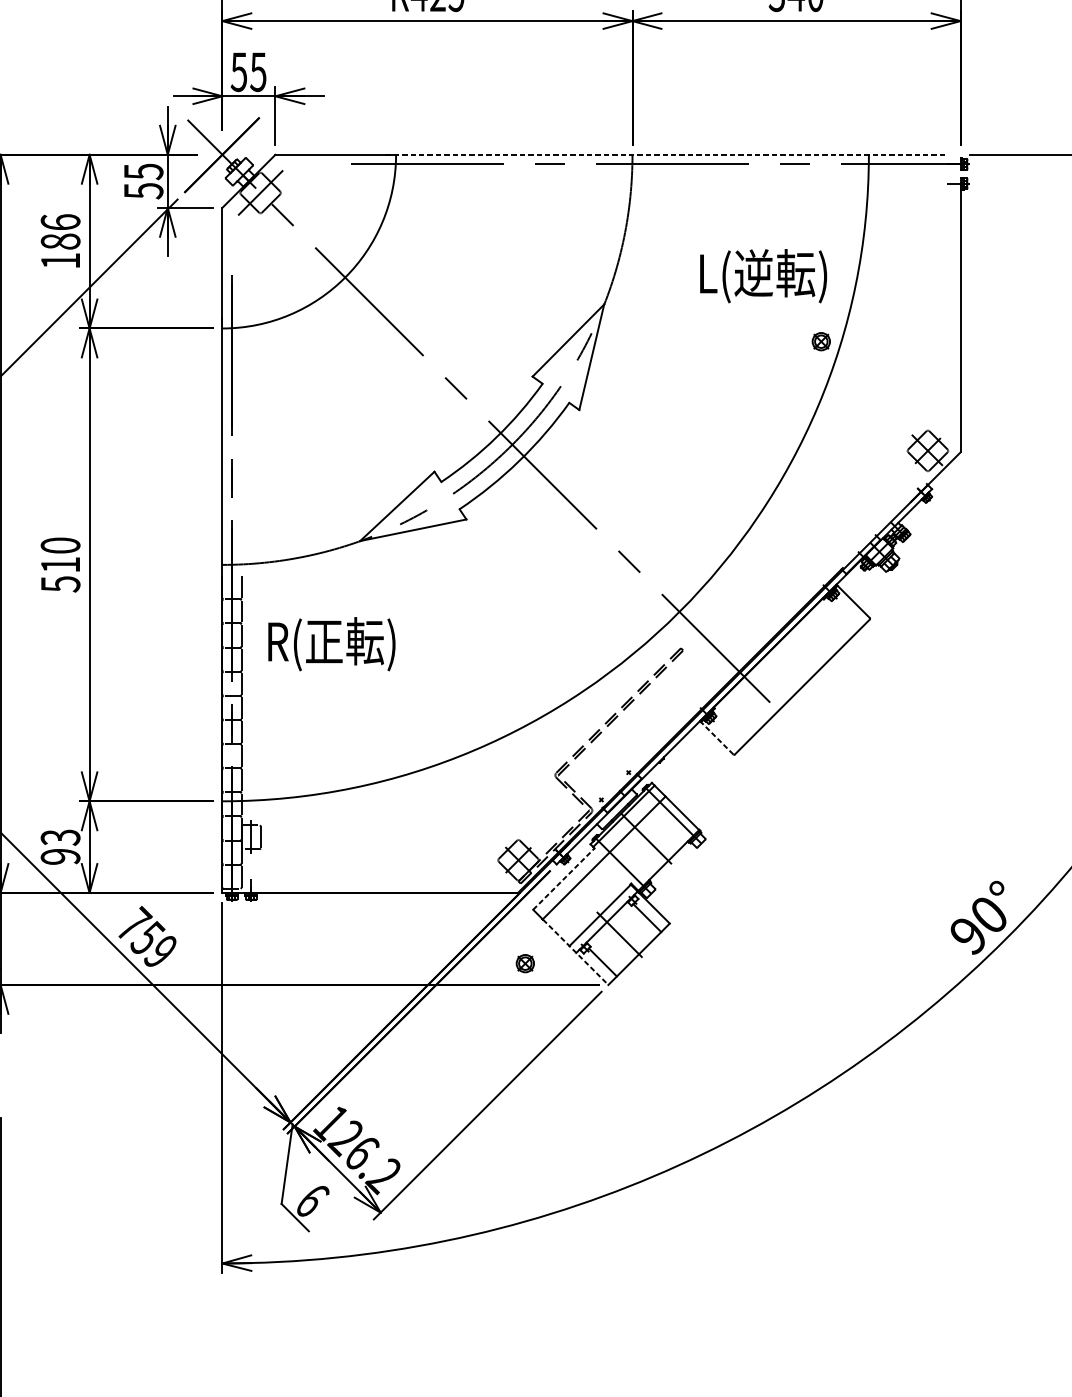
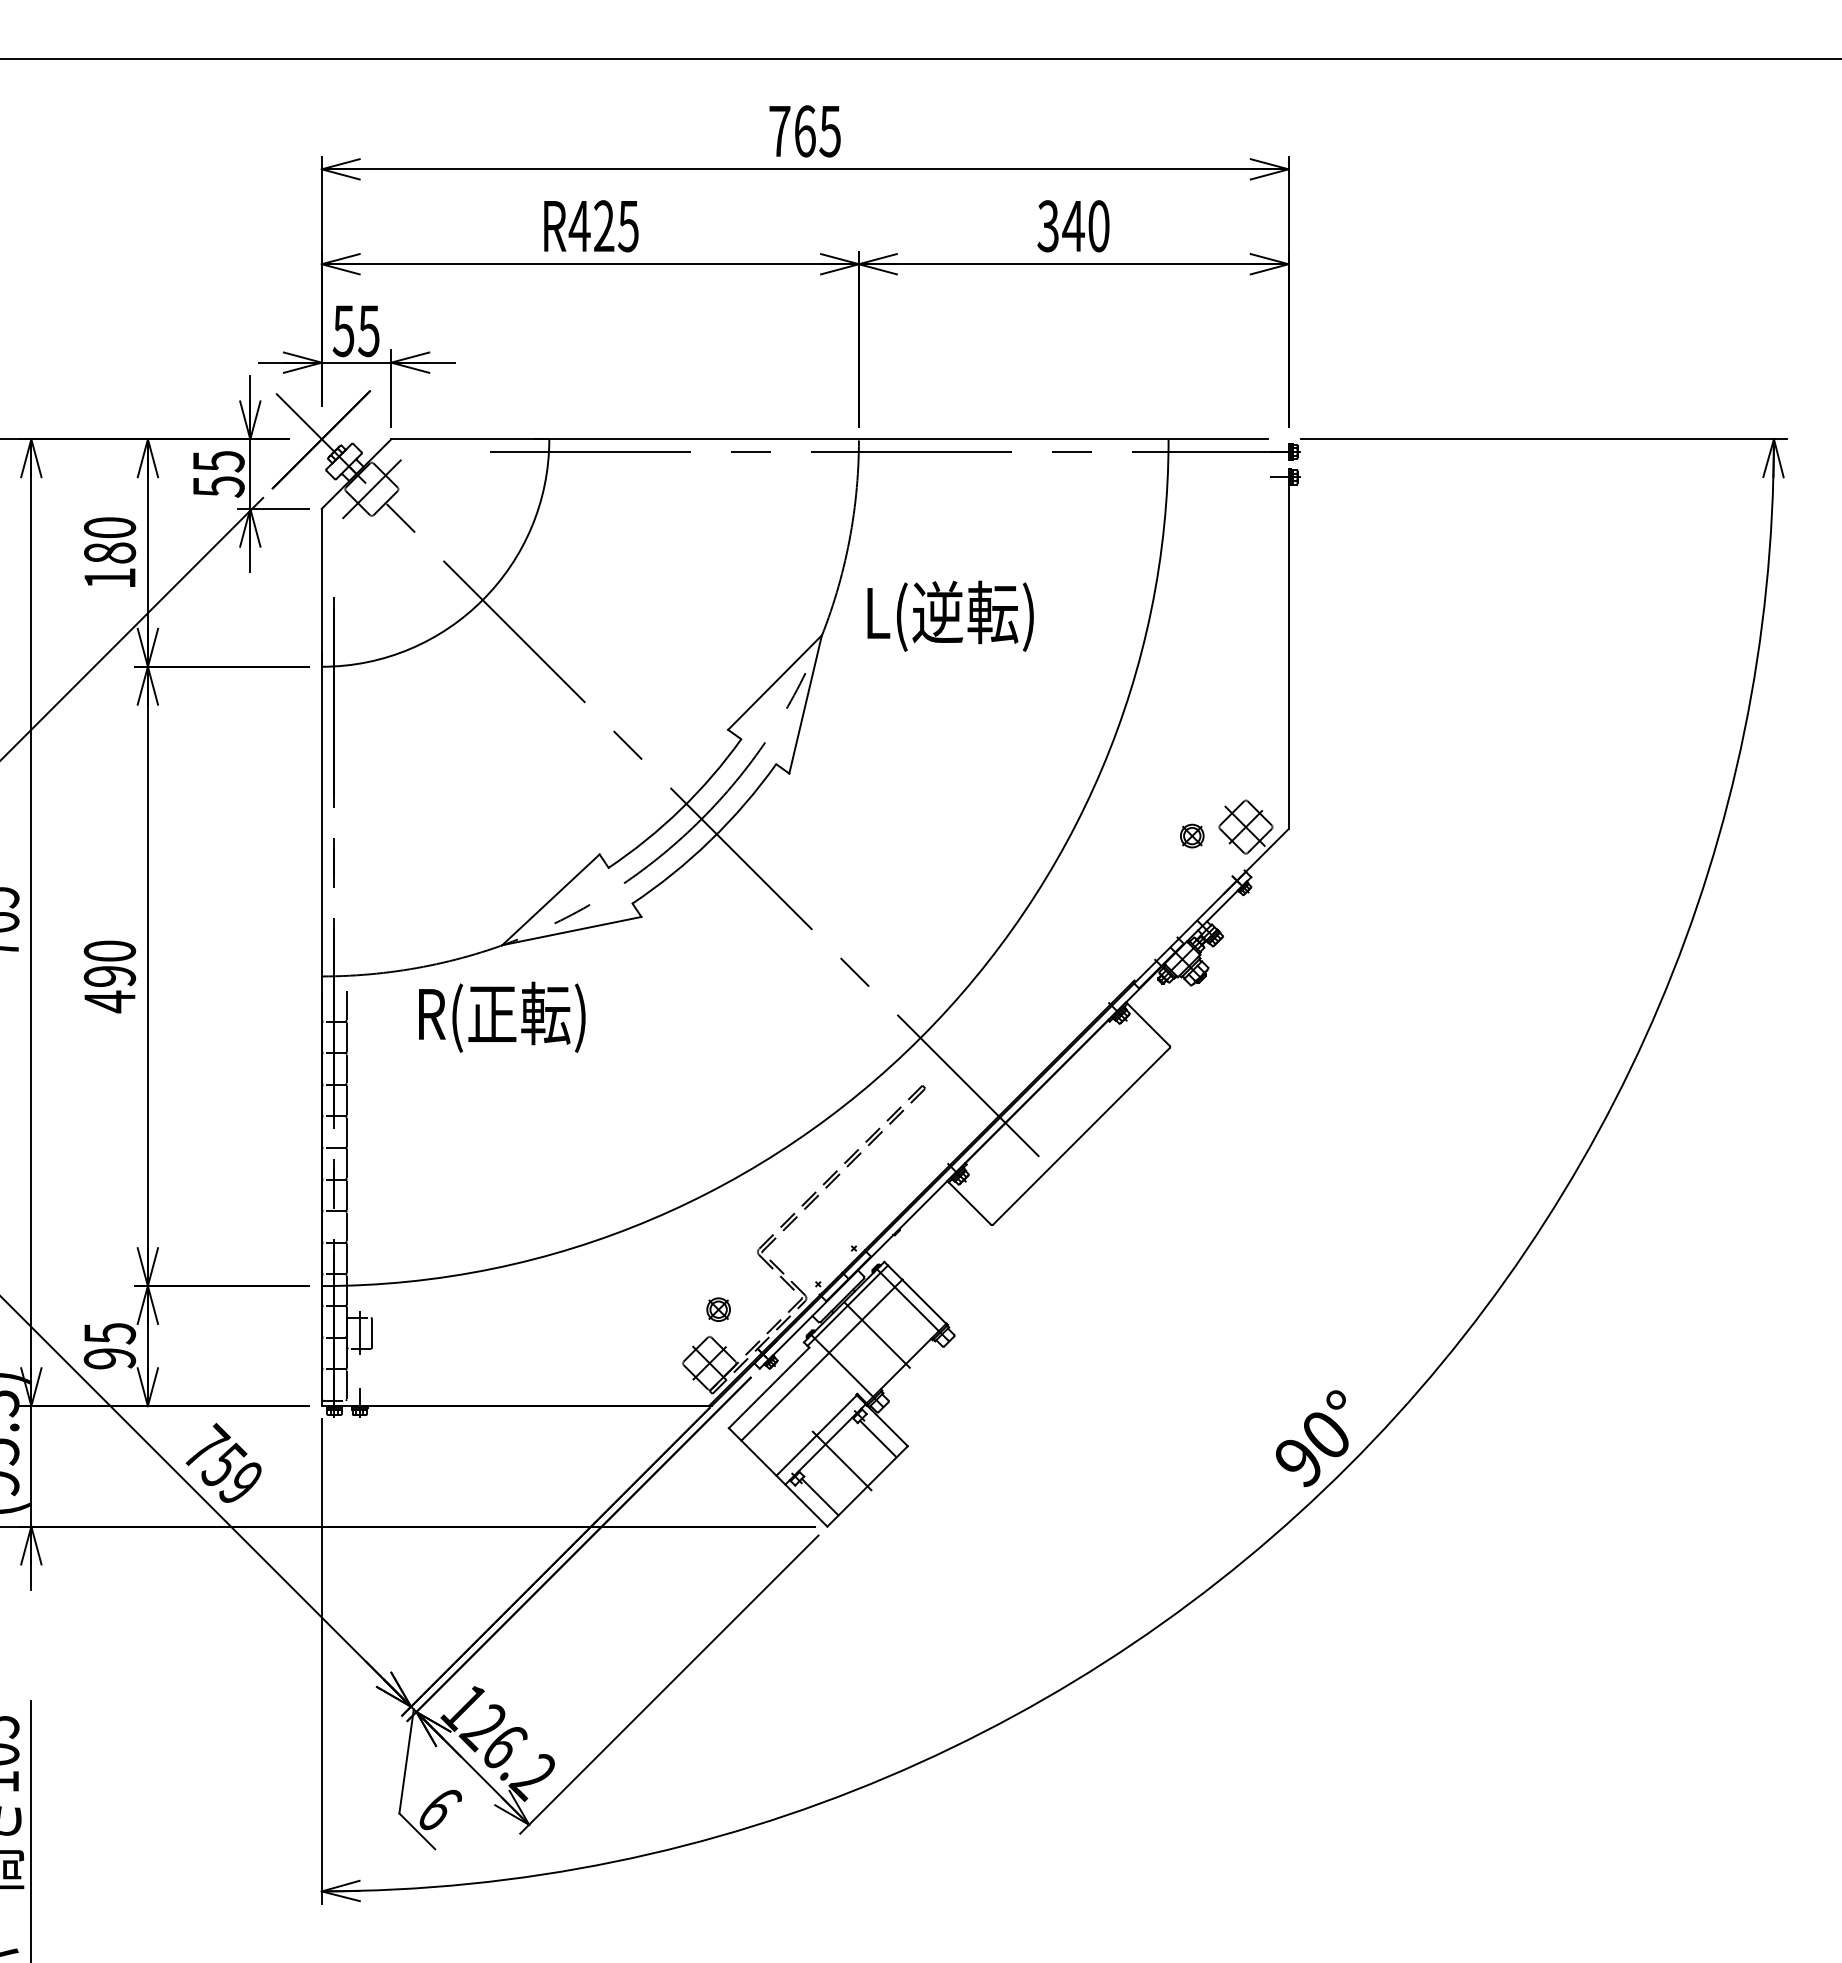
line: (664, 154) -> (901, 439), dashed -> solid
text: (60, 222) -> (109, 527), 186 -> 180
text: (763, 275) -> (950, 615), moved
part: (821, 341) -> (1192, 835), moved
text: (60, 574) -> (109, 989), 510 -> 490
text: (332, 643) -> (502, 1016), moved
line: (716, 737) -> (969, 1202), dashed -> solid
text: (60, 837) -> (109, 1333), 93 -> 95
line: (564, 878) -> (769, 1387), dashed -> solid
line: (575, 952) -> (784, 1484), dashed -> solid
part: (525, 963) -> (718, 1309), moved

